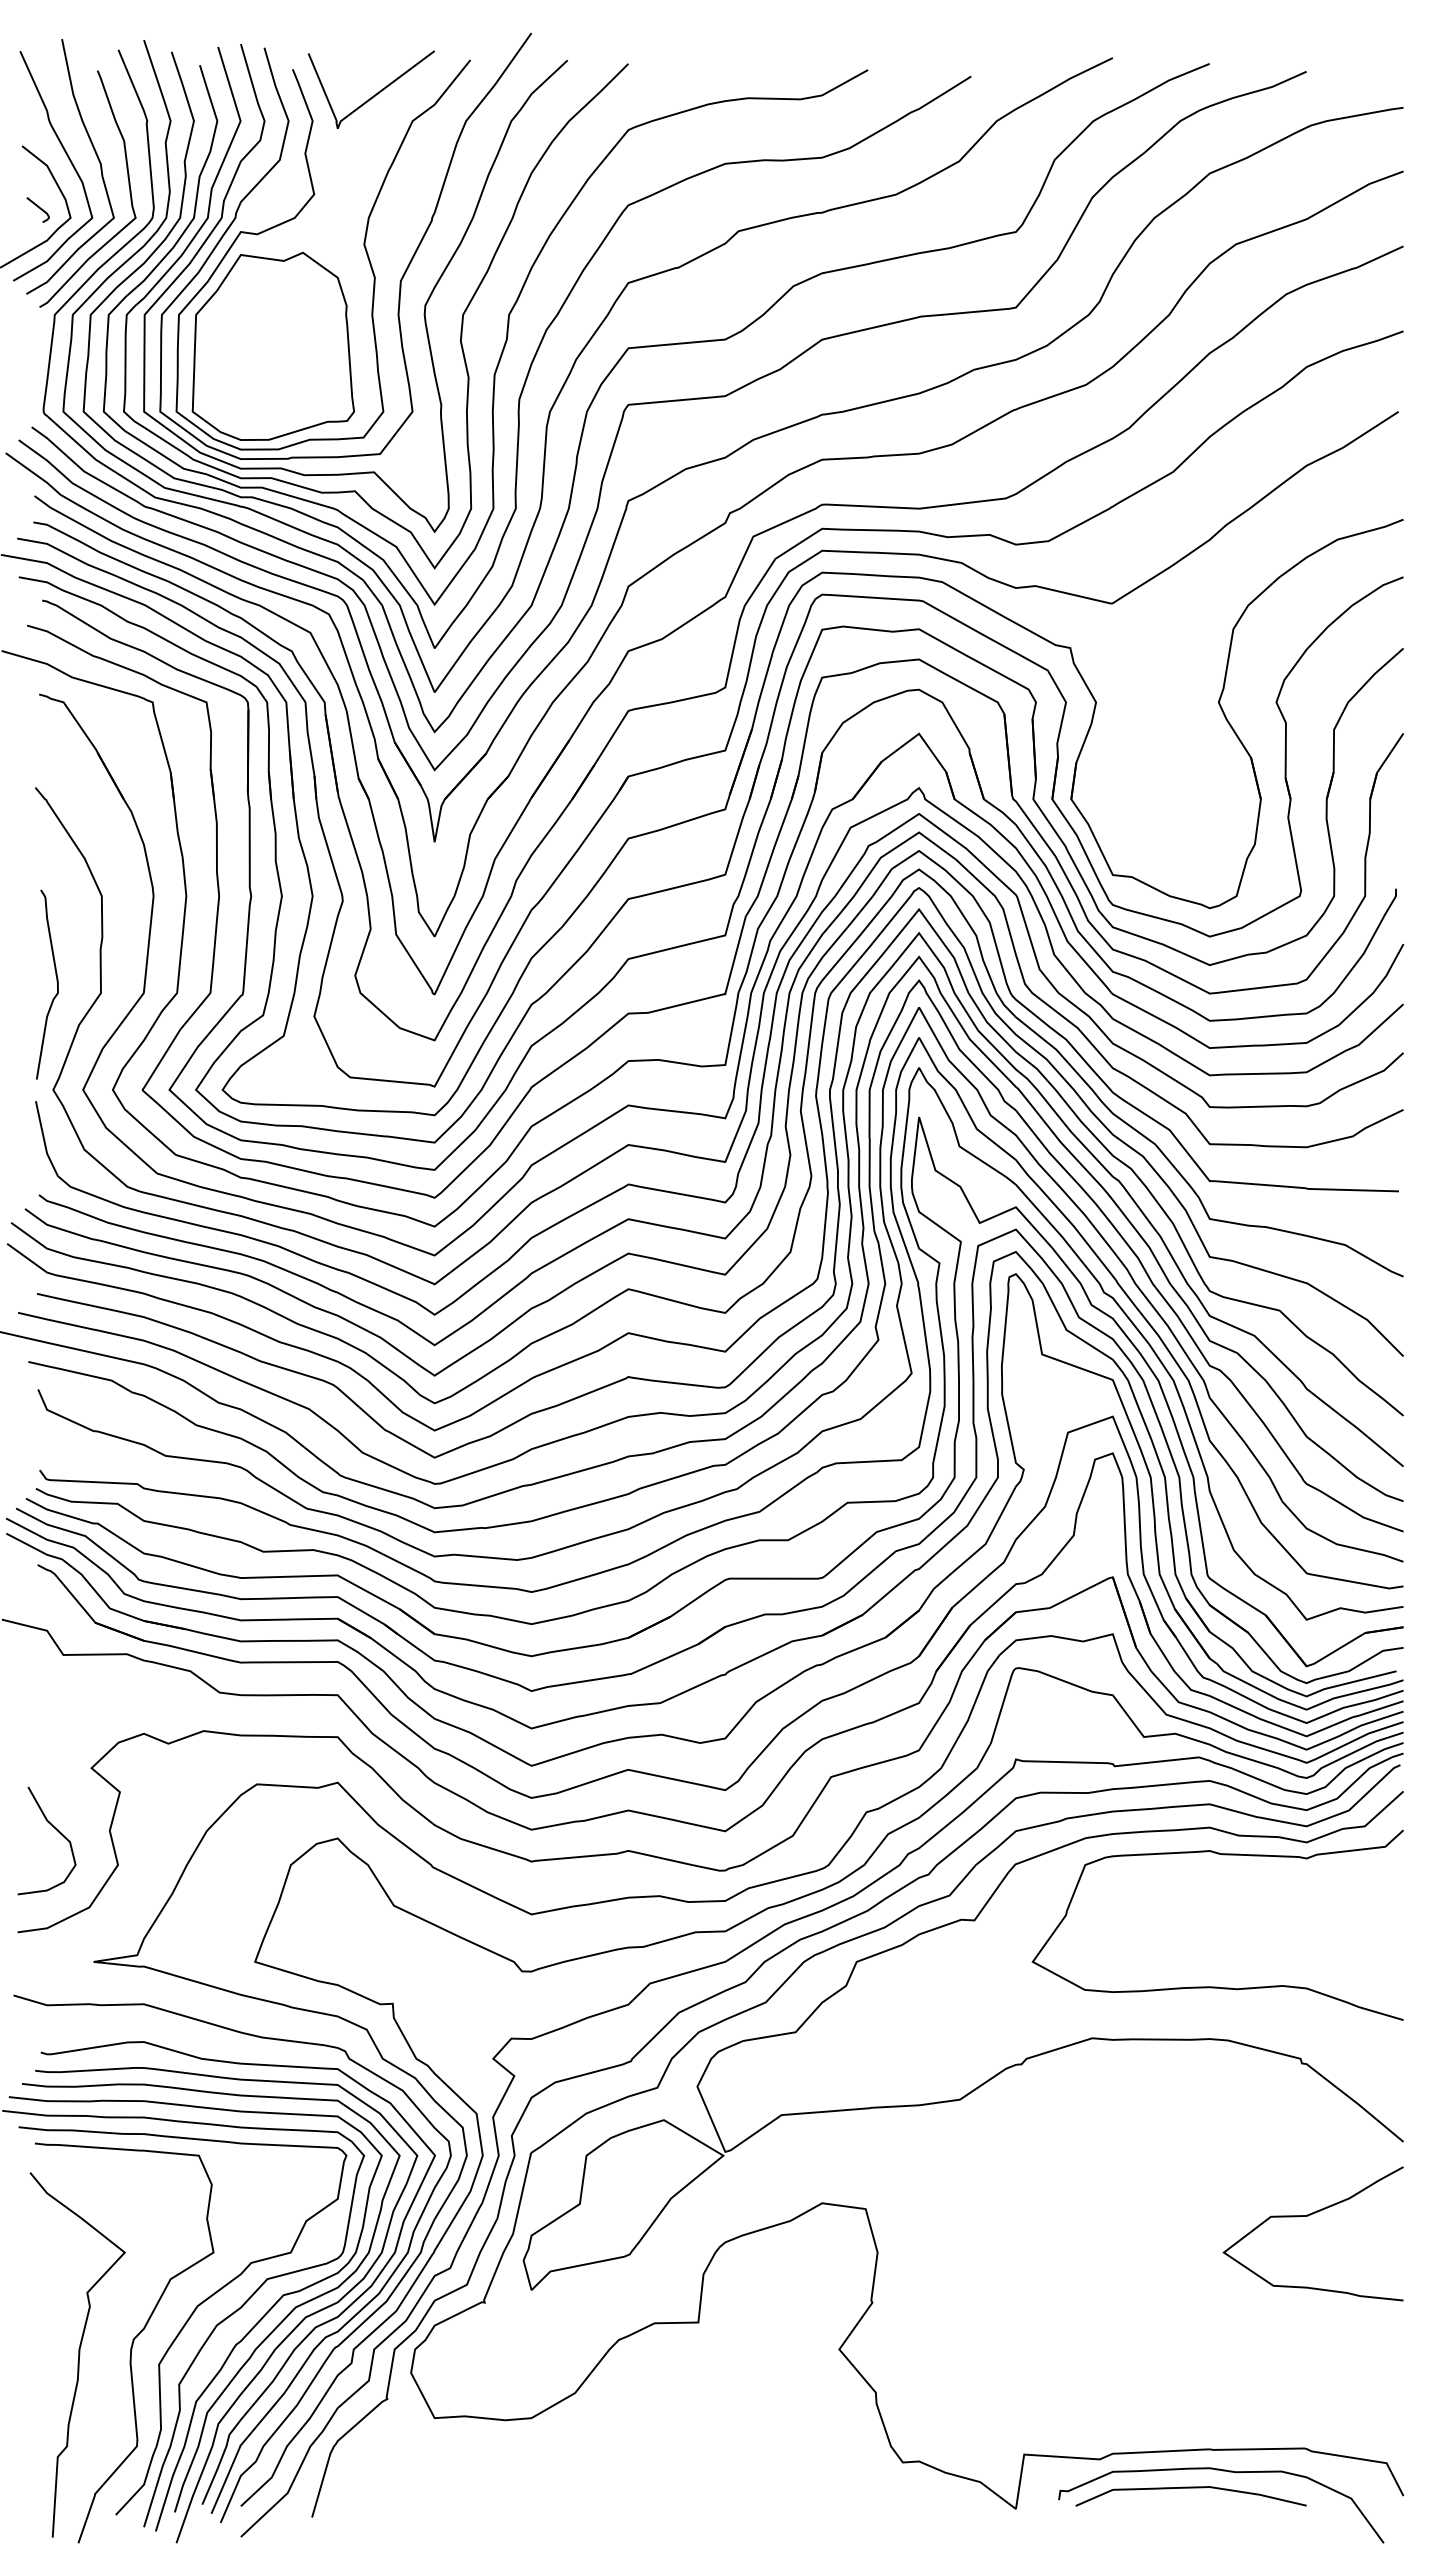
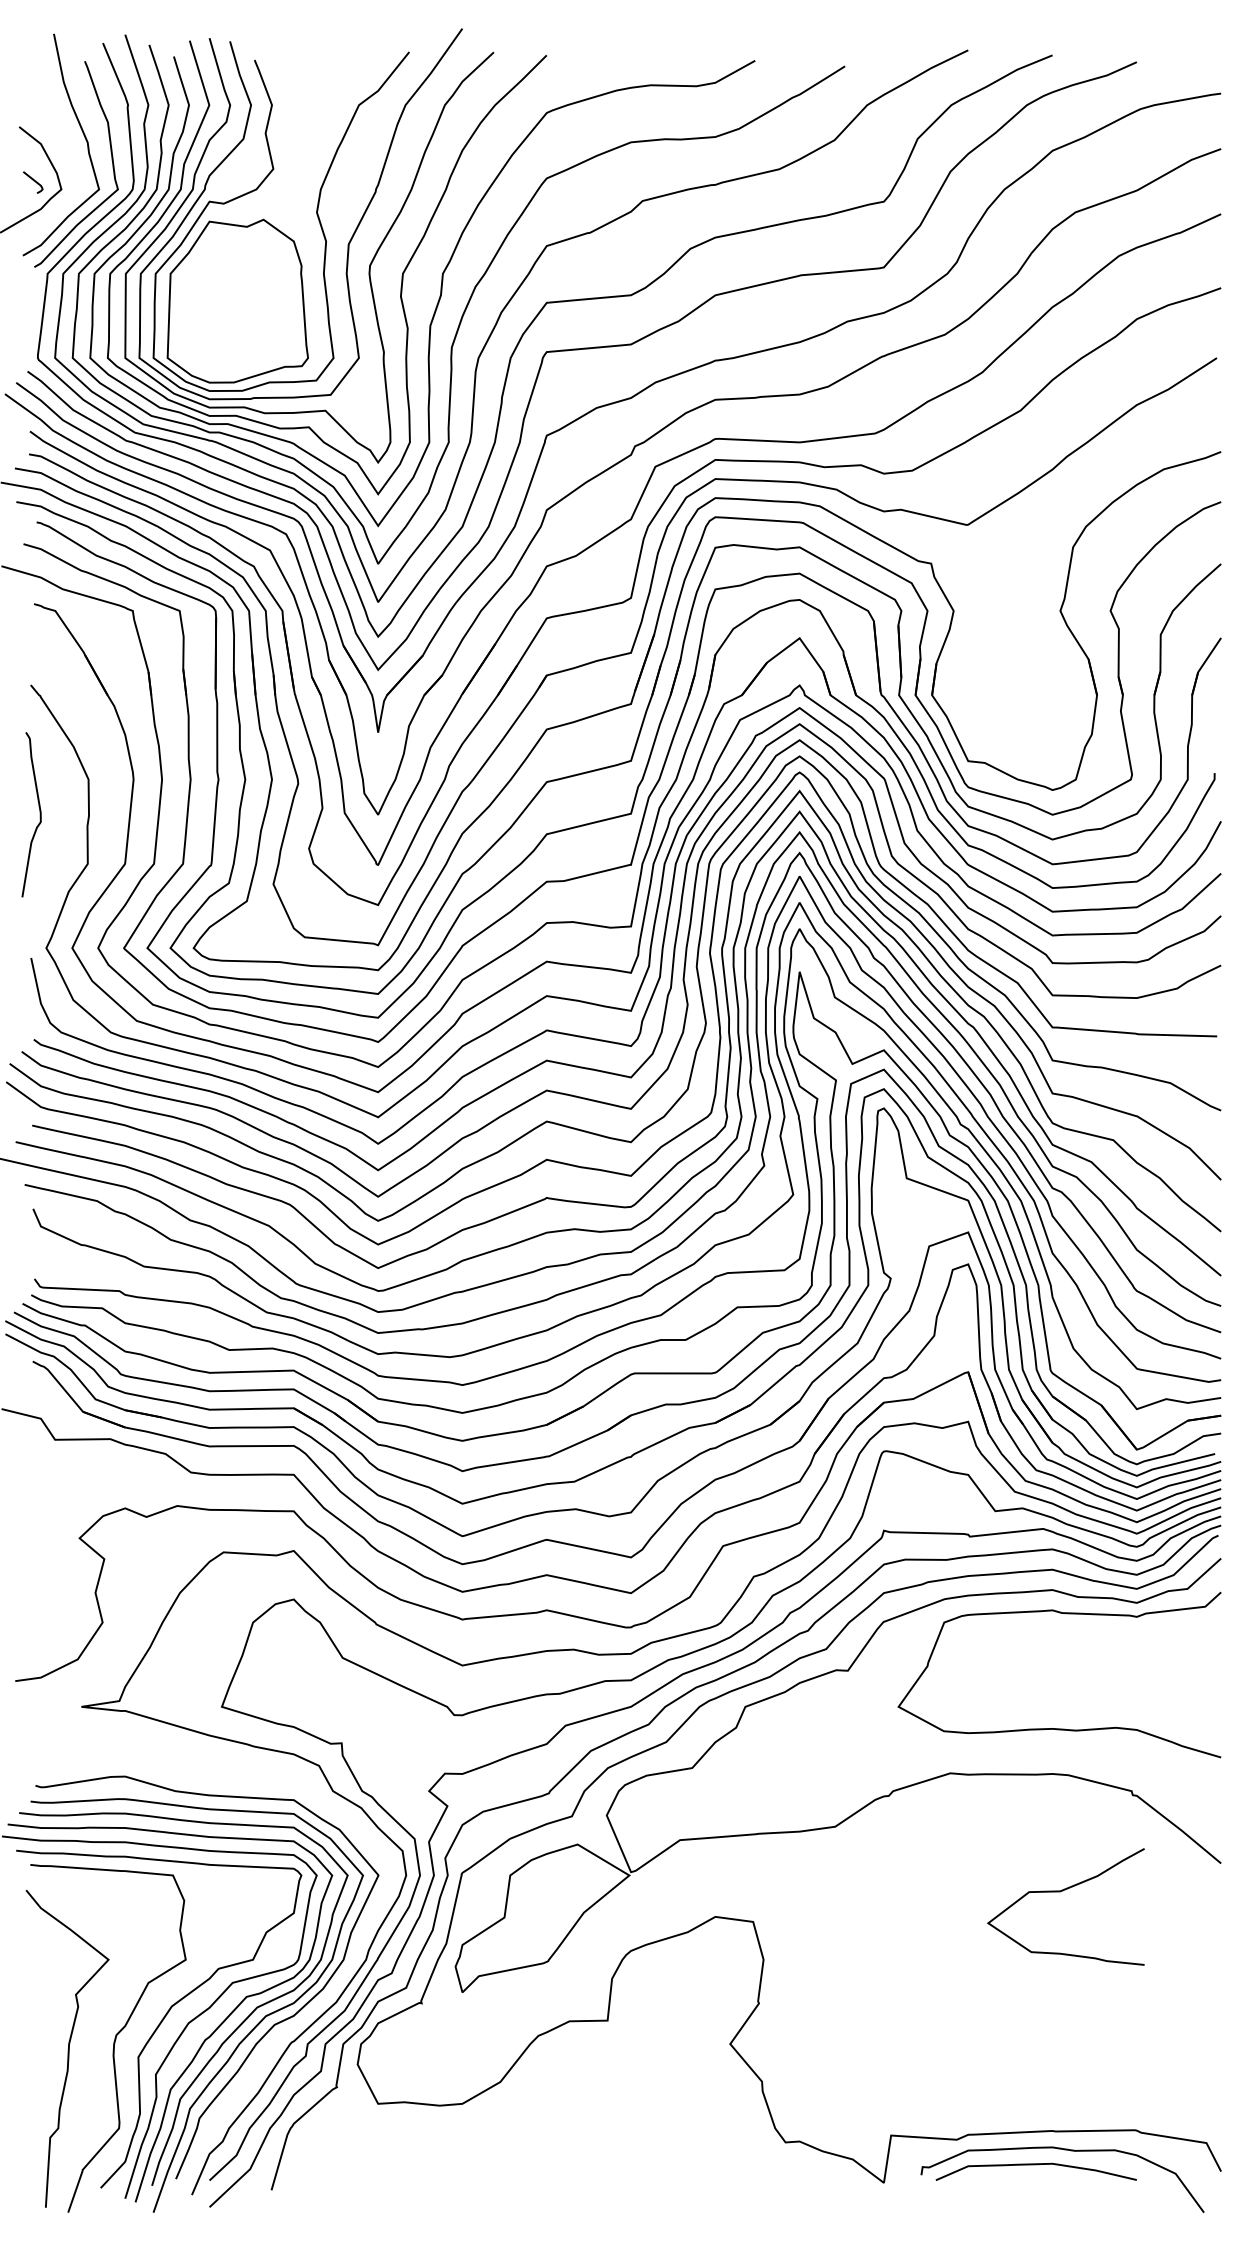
curve: (374, 94) -> (325, 82), removed
curve: (68, 159) -> (59, 138), removed
curve: (56, 981) -> (39, 812), moved
curve: (56, 1830) -> (49, 1592), removed
curve: (1308, 2216) -> (1061, 1891), moved
curve: (320, 2341) -> (278, 2037), removed

